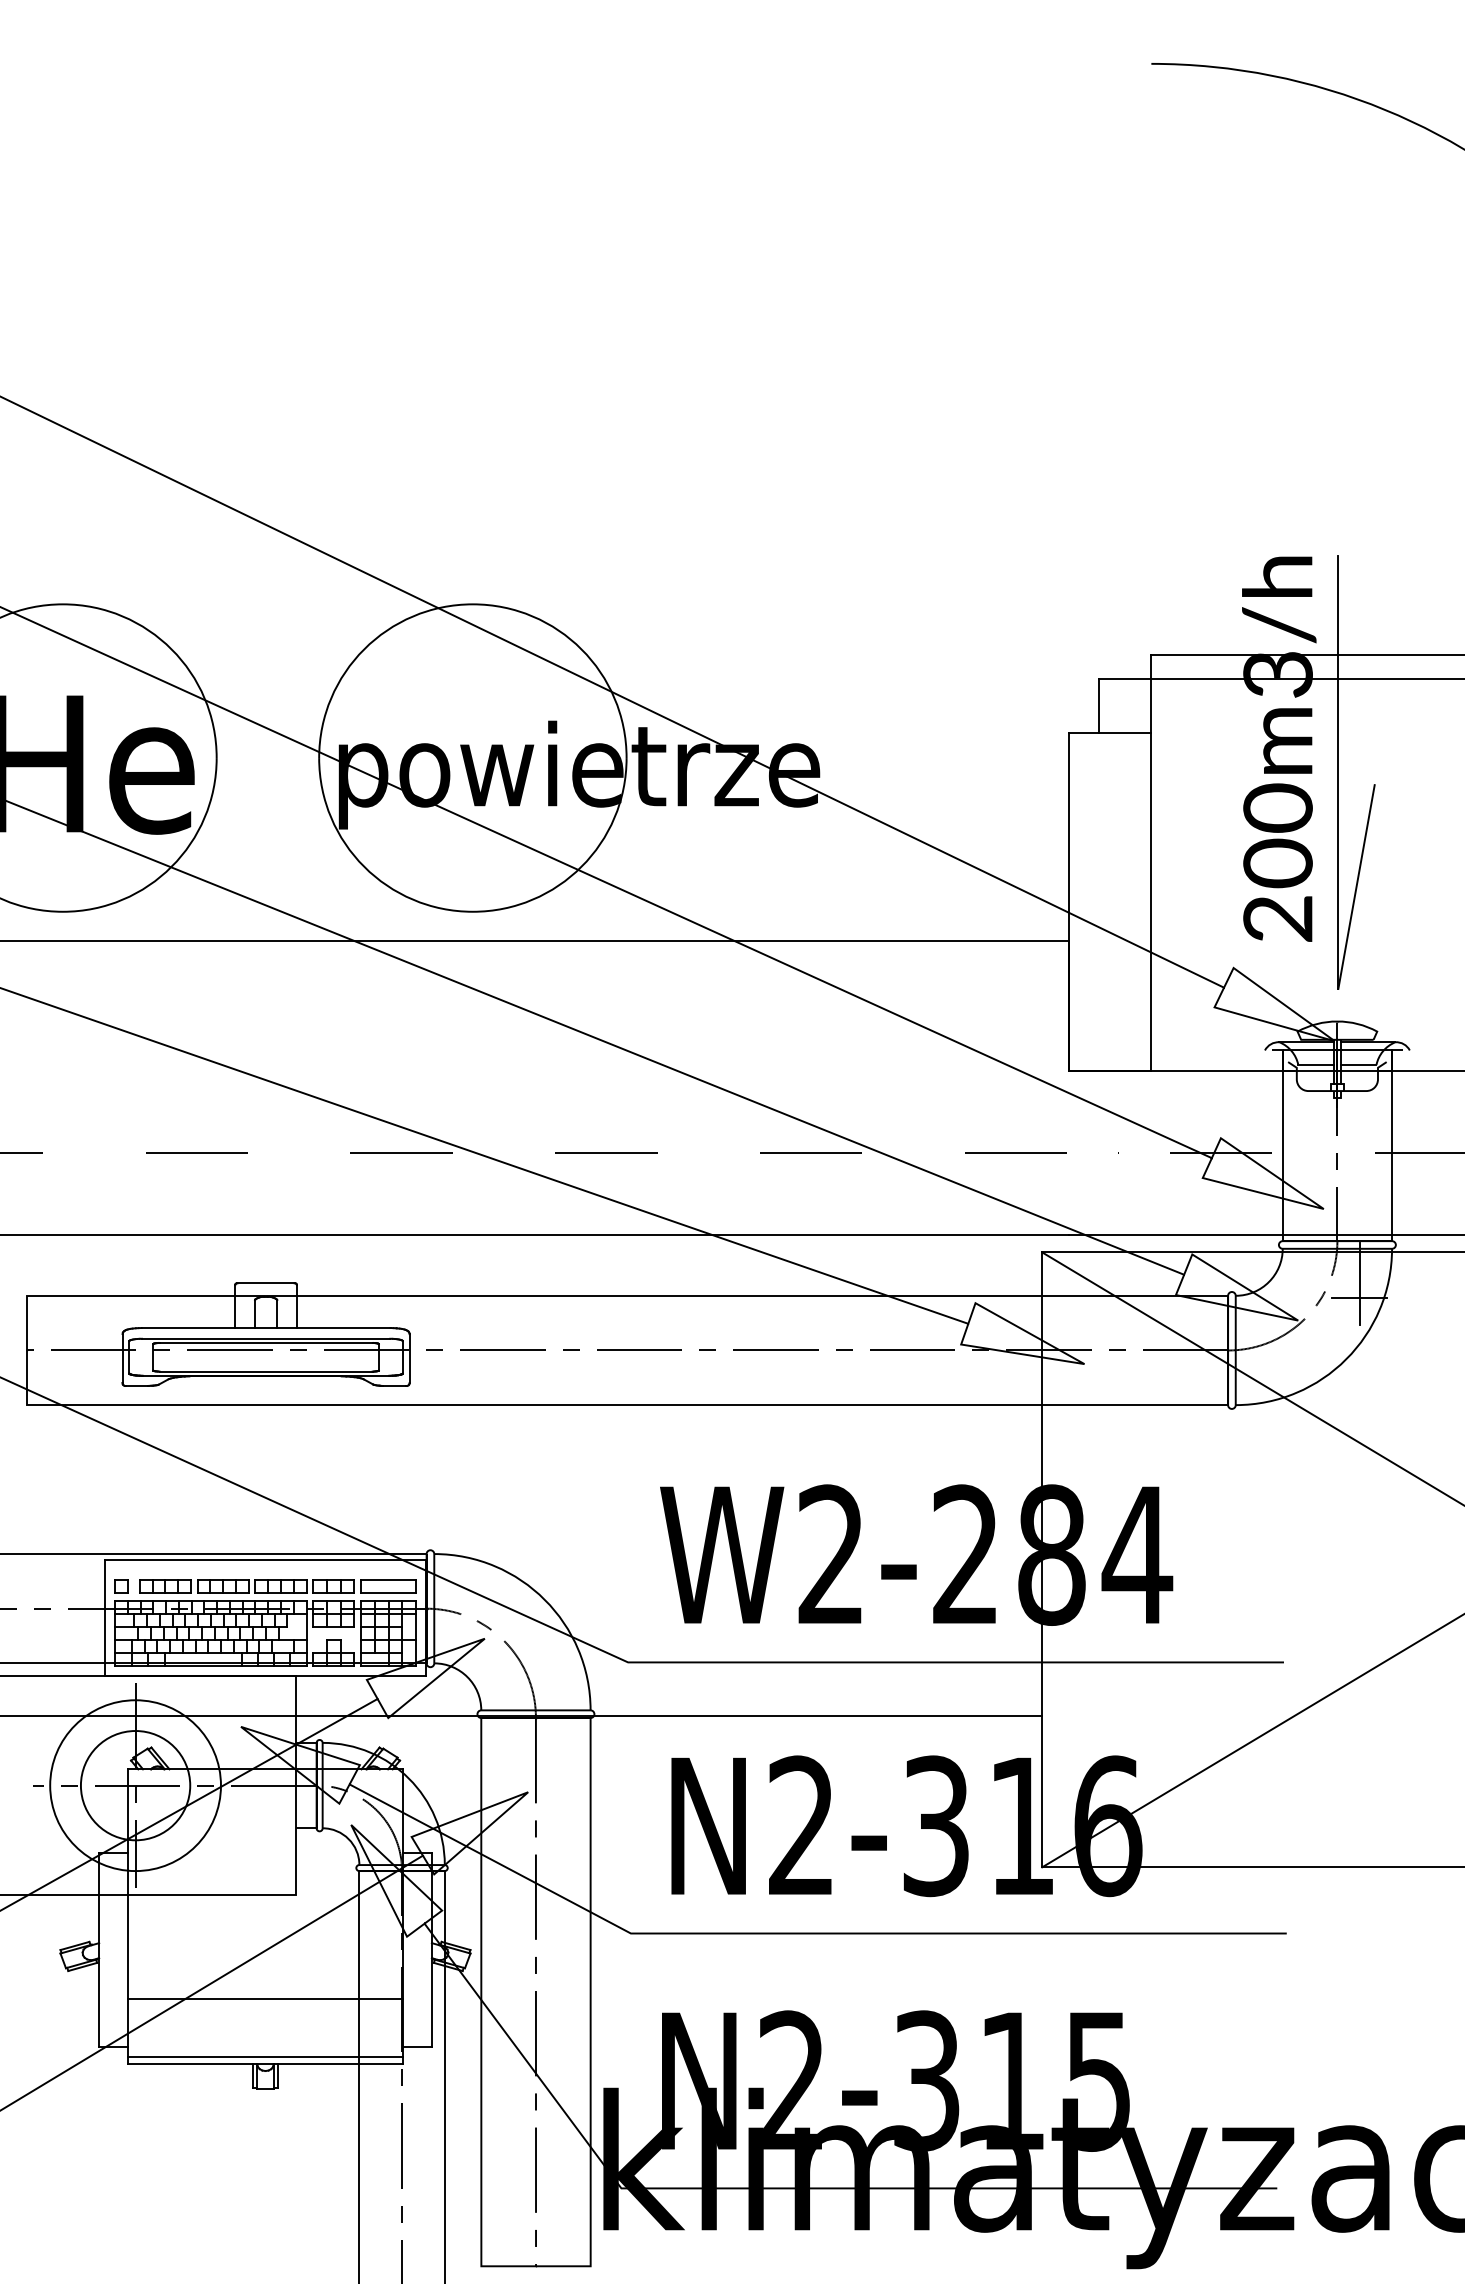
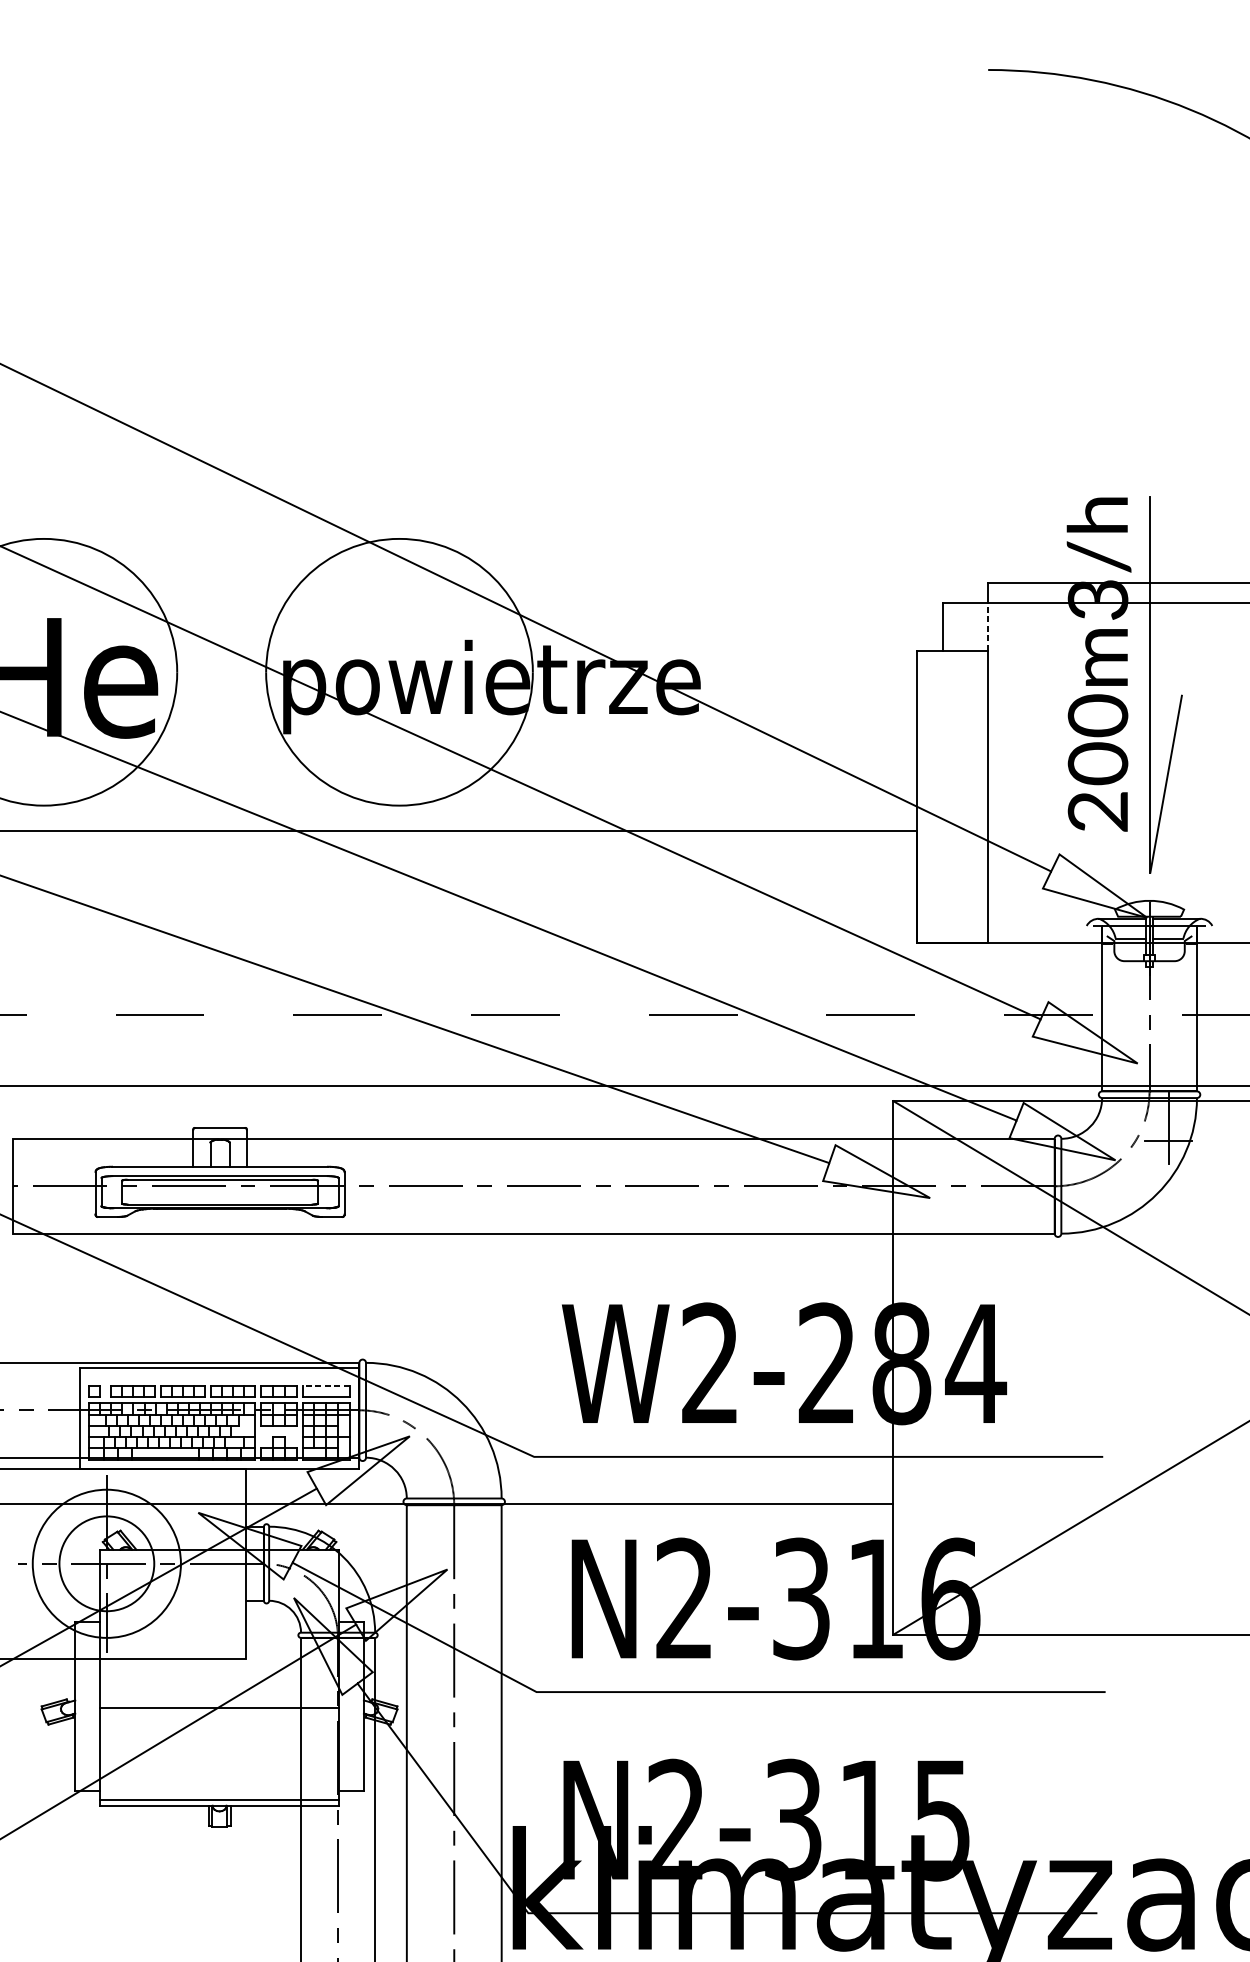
line: (1151, 705) -> (988, 626), solid -> dashed
line: (388, 1580) -> (326, 1385), solid -> dashed
line: (265, 1998) -> (219, 1707), moved

